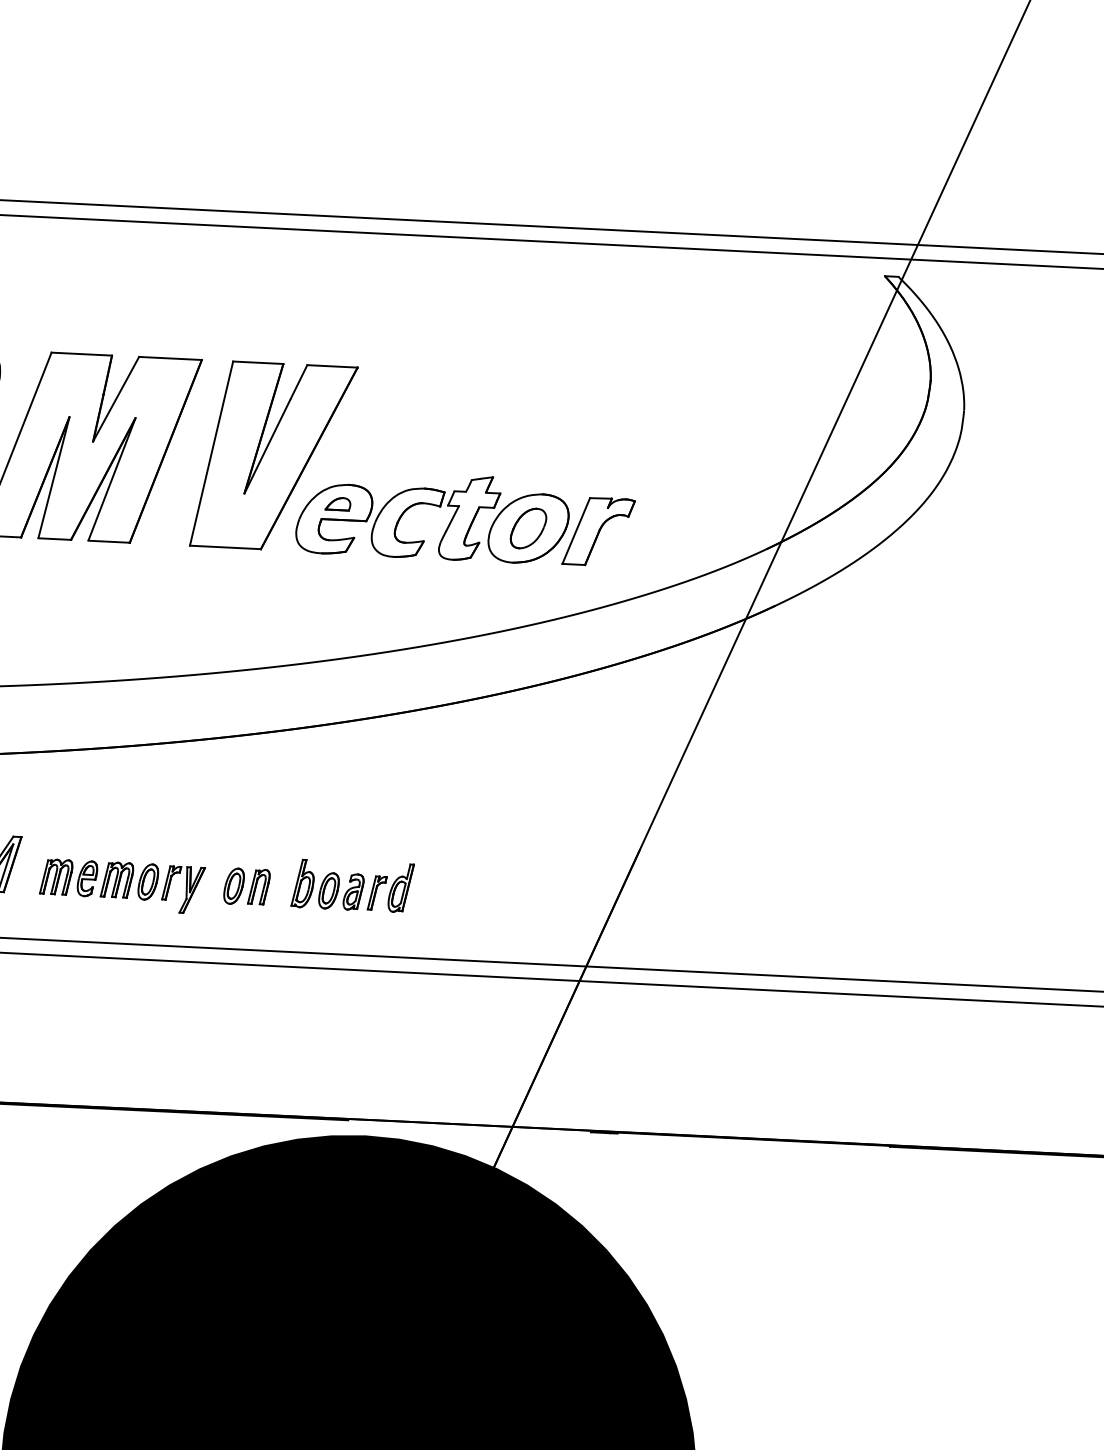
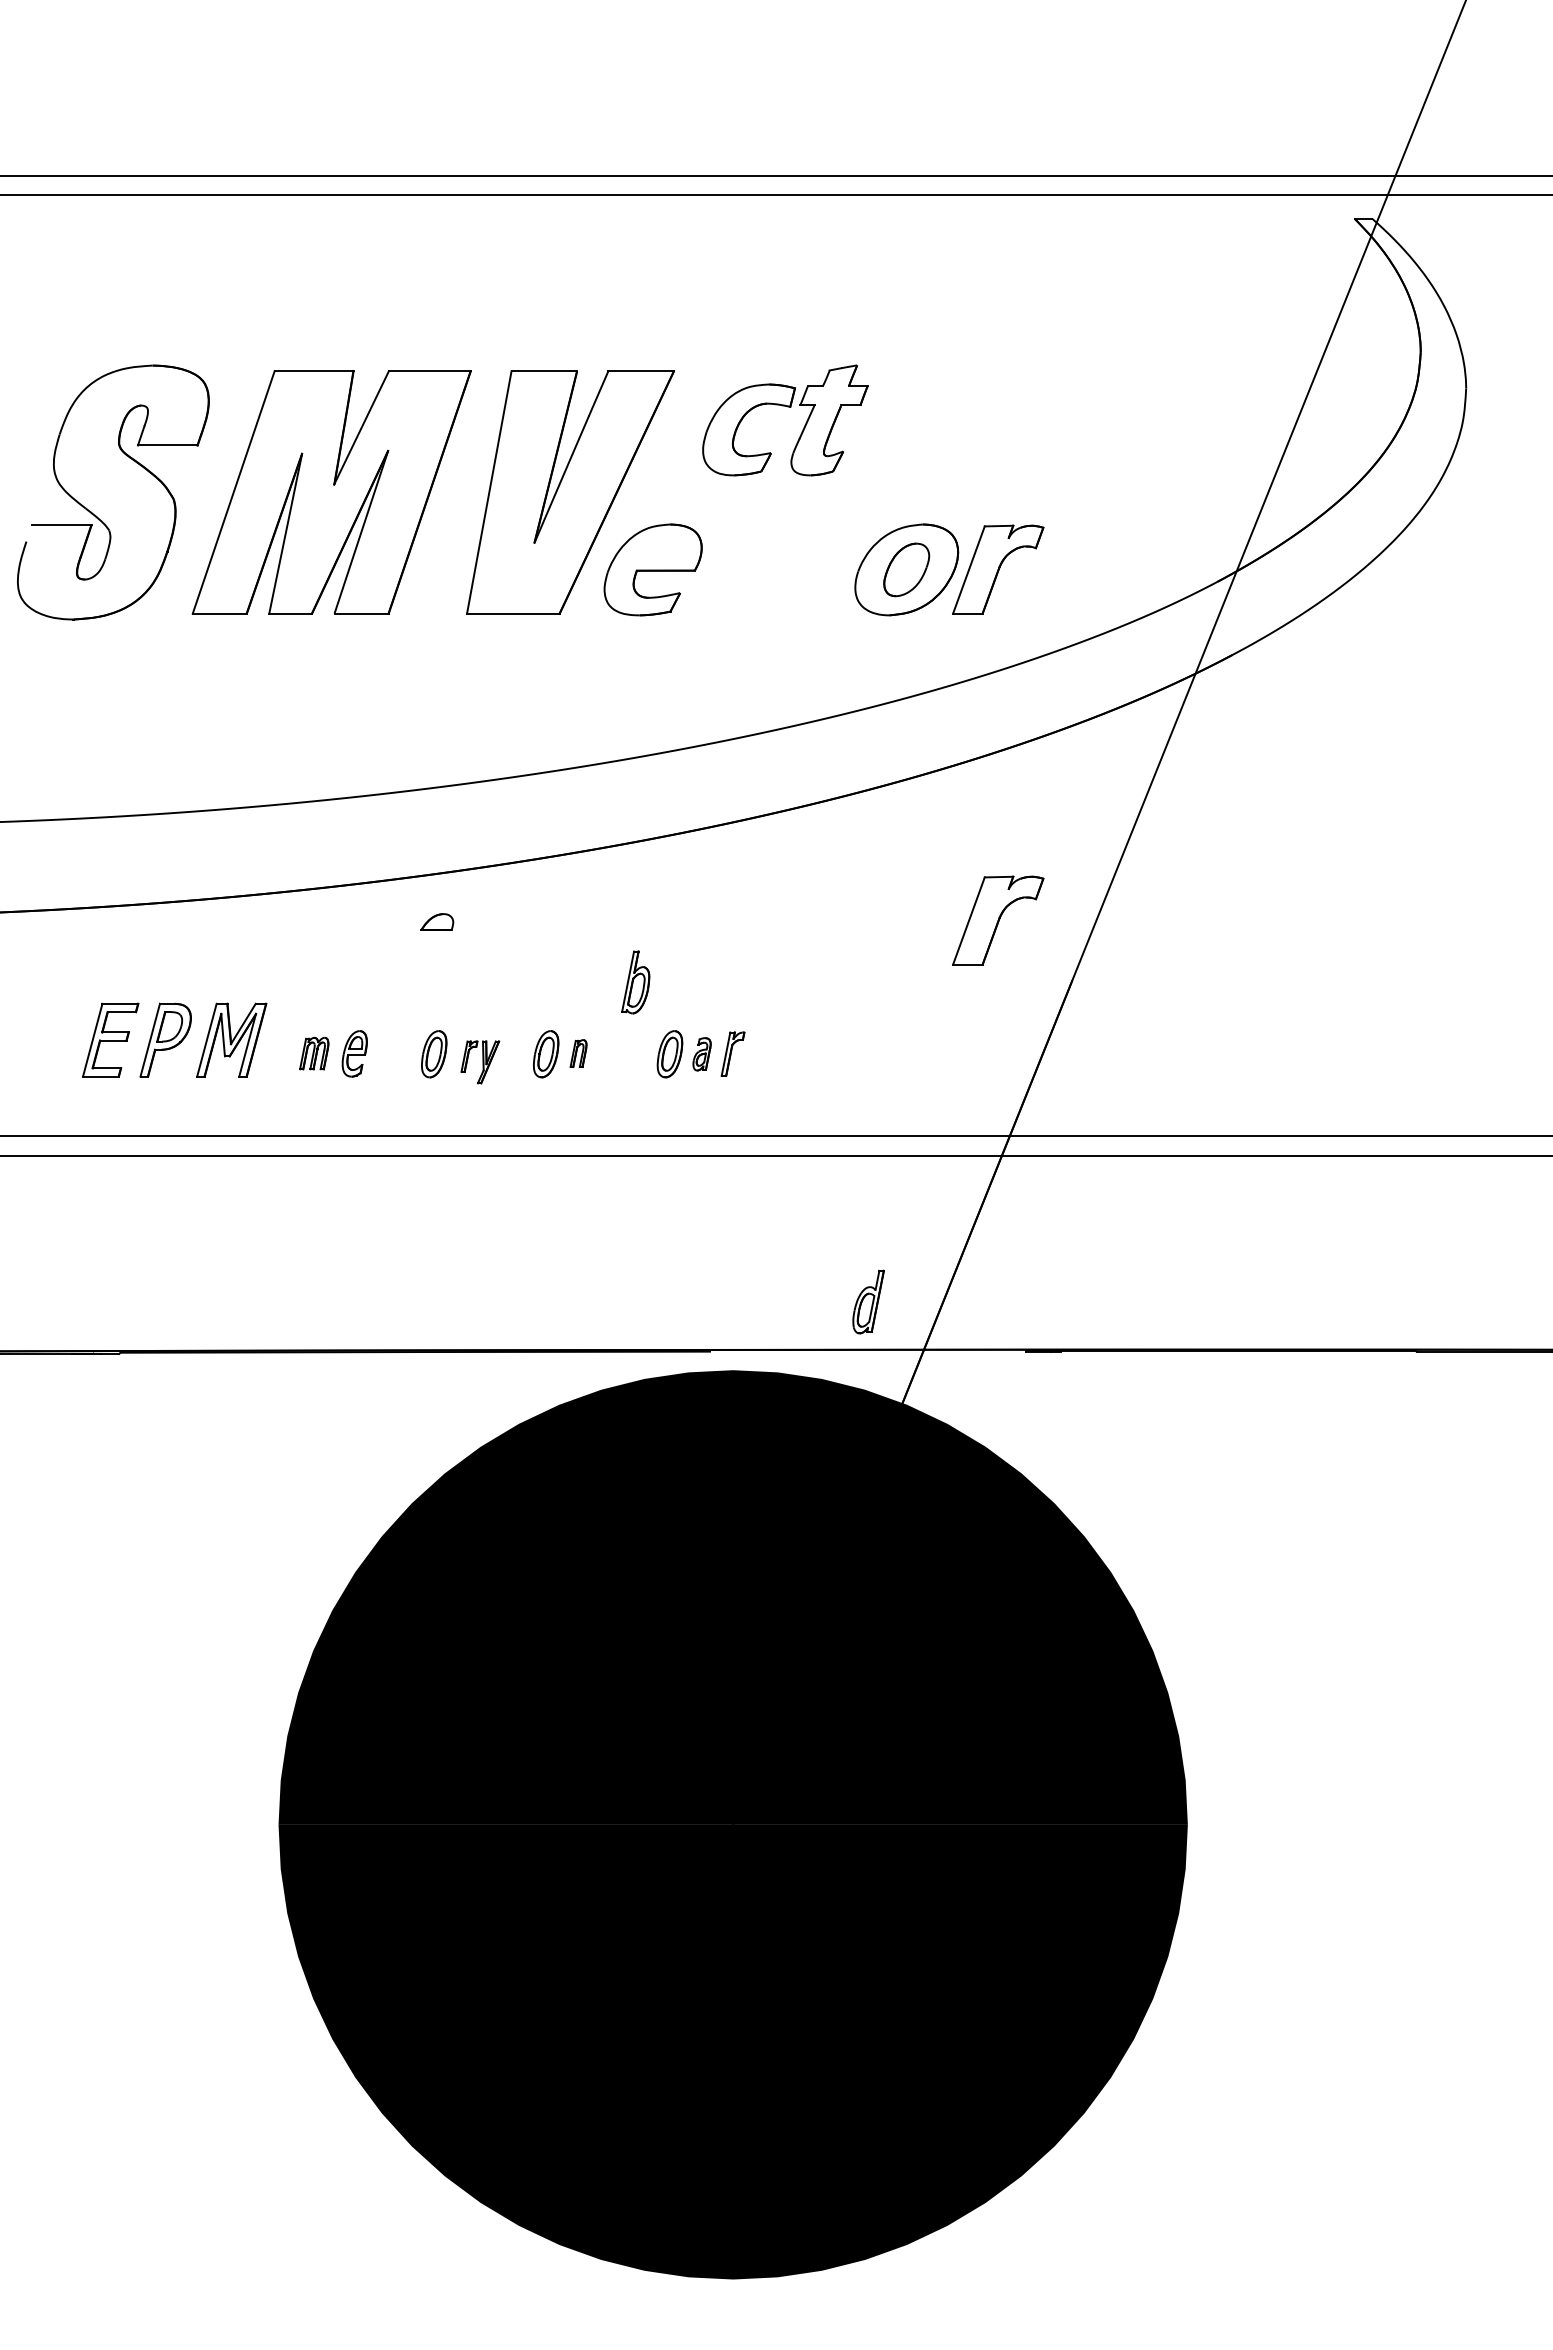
part: (338, 503) -> (437, 921), moved
part: (438, 506) -> (787, 407), moved
part: (585, 800) -> (998, 920), added
part: (56, 876) -> (314, 1053), size x0.7
part: (117, 879) -> (393, 1053), removed
part: (302, 883) -> (635, 982), moved
part: (258, 886) -> (578, 1053), size x0.6
part: (400, 887) -> (868, 1301), moved
part: (183, 890) -> (480, 1062), size x0.7
part: (353, 892) -> (701, 1054), size x0.7

